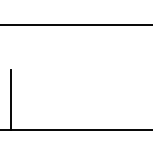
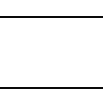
line: (11, 99) -> (7, 67), removed

